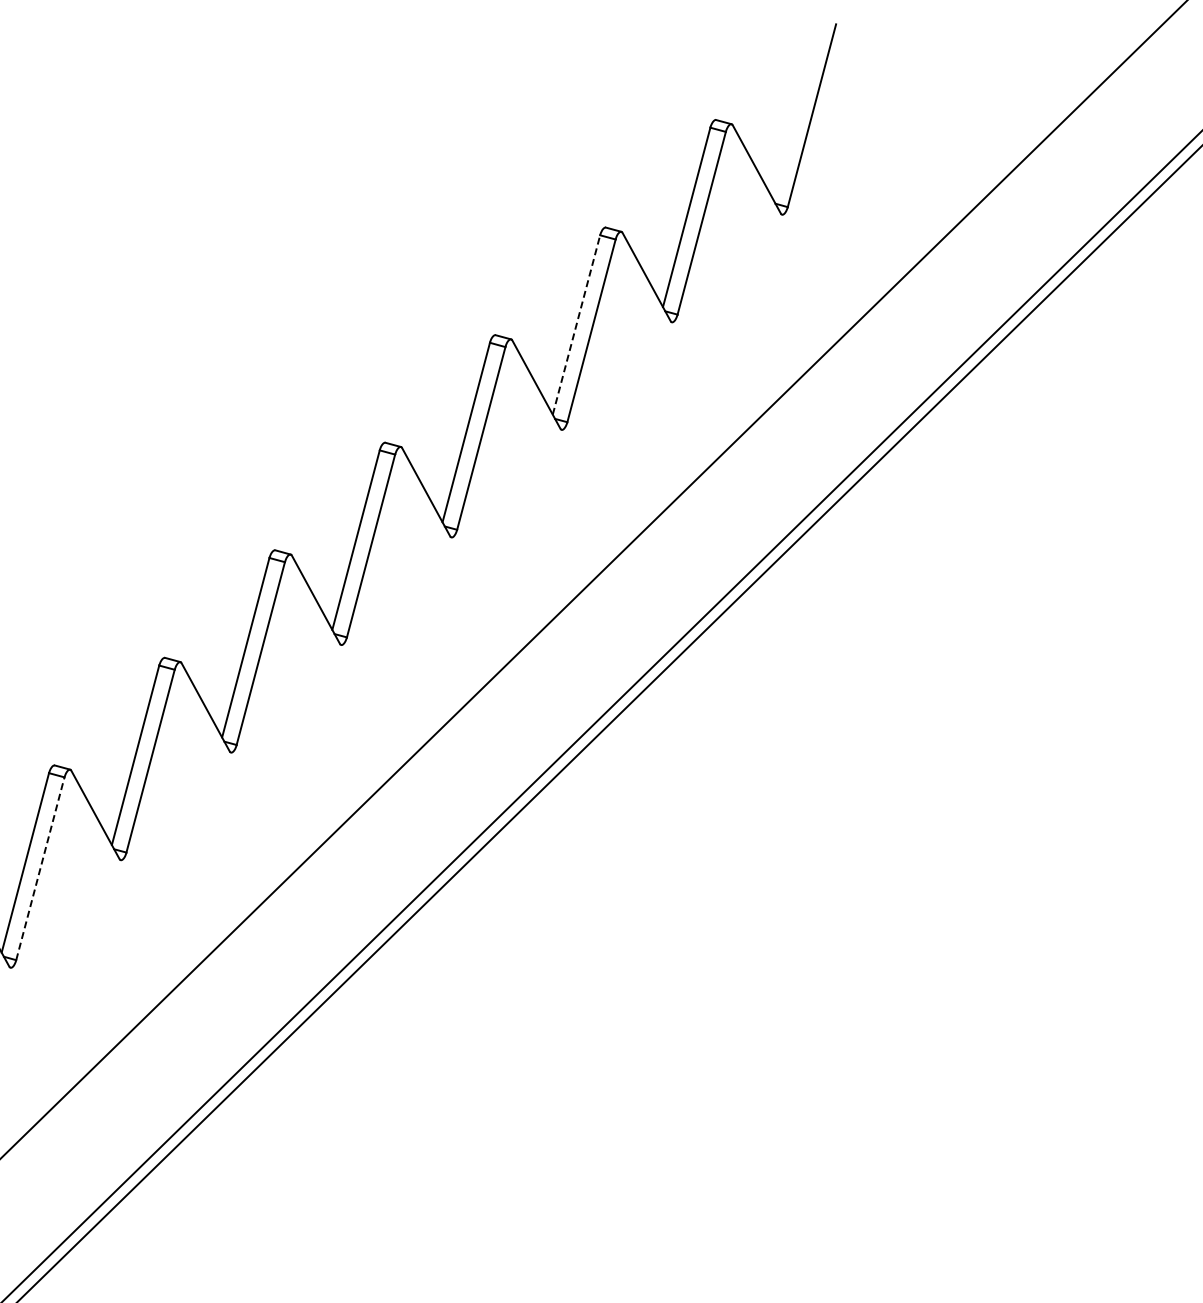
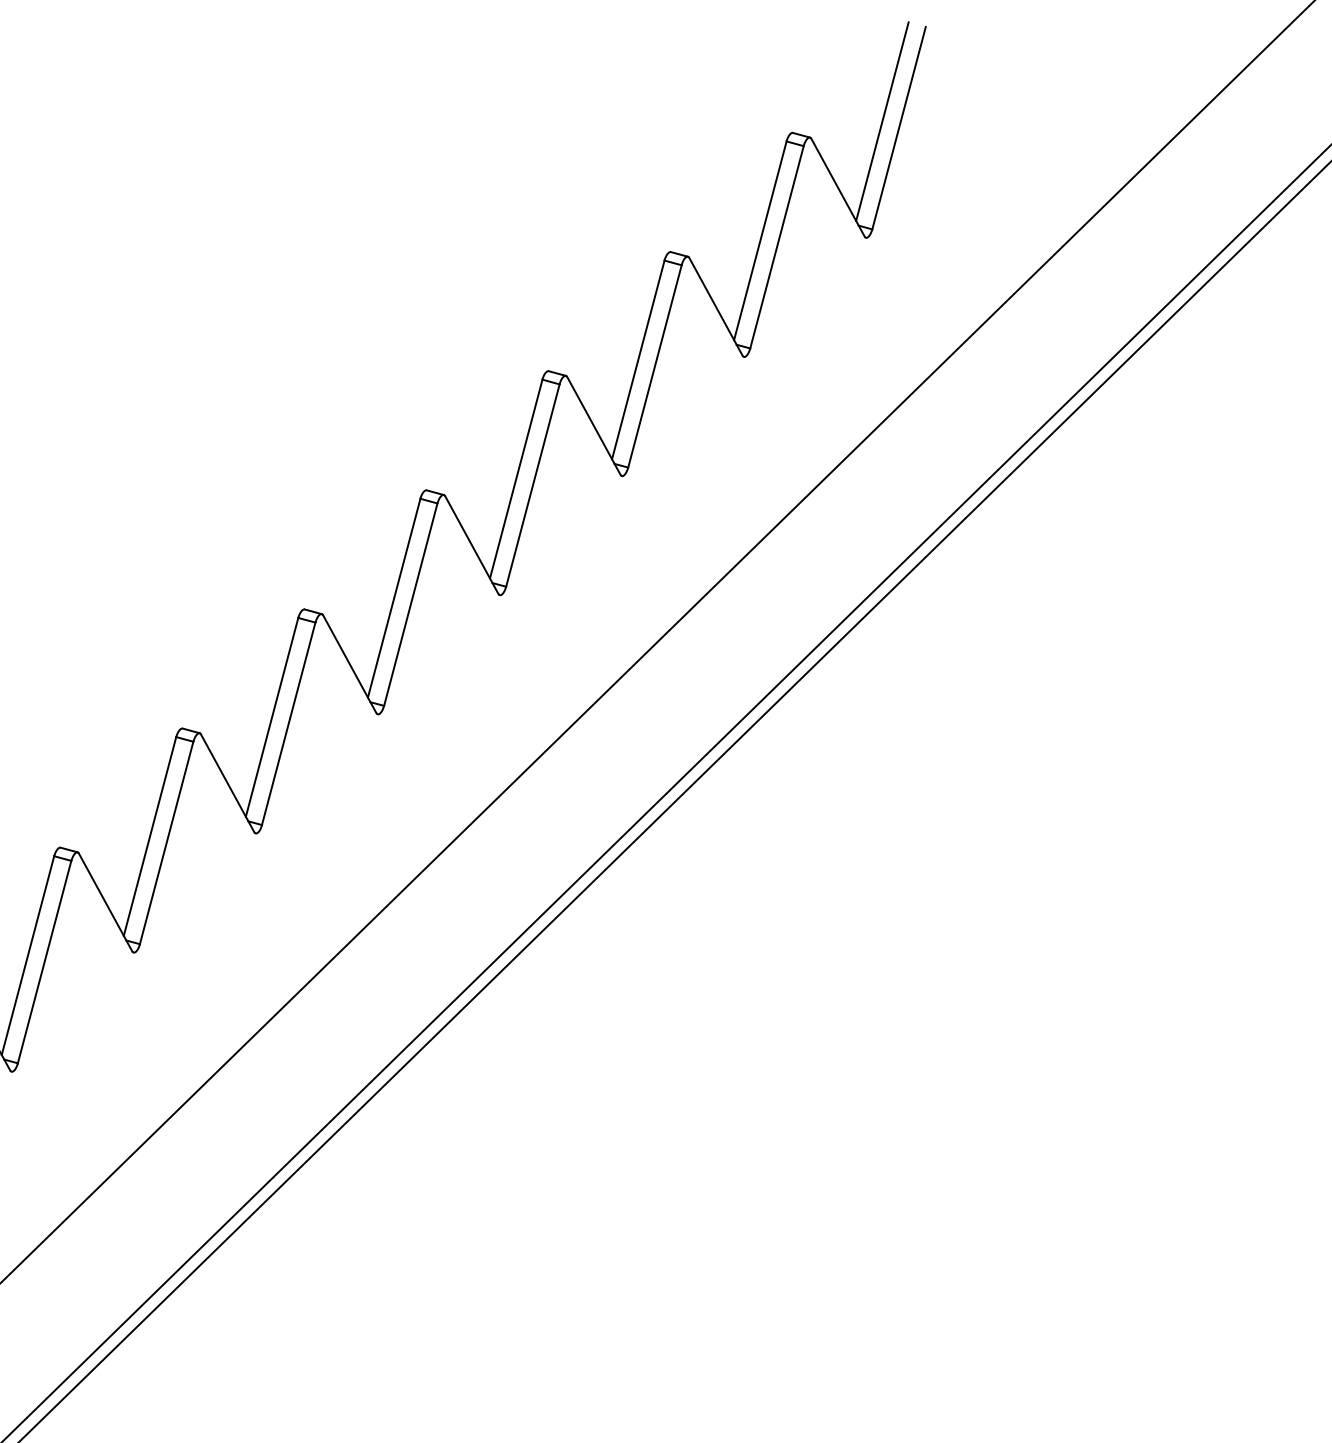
line: (796, 109) -> (881, 121), added
line: (576, 325) -> (638, 360), dashed -> solid
line: (40, 868) -> (44, 961), dashed -> solid

